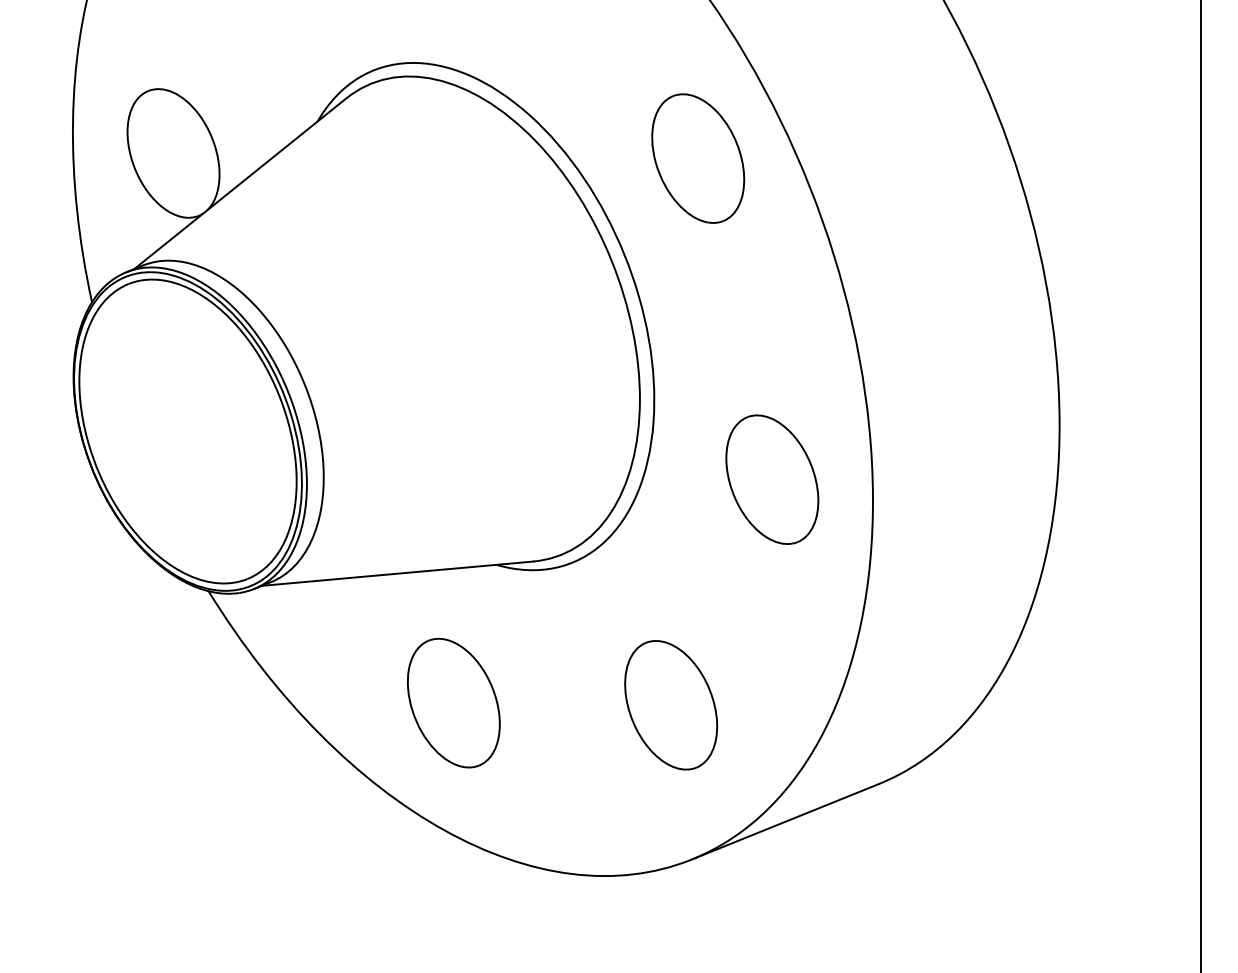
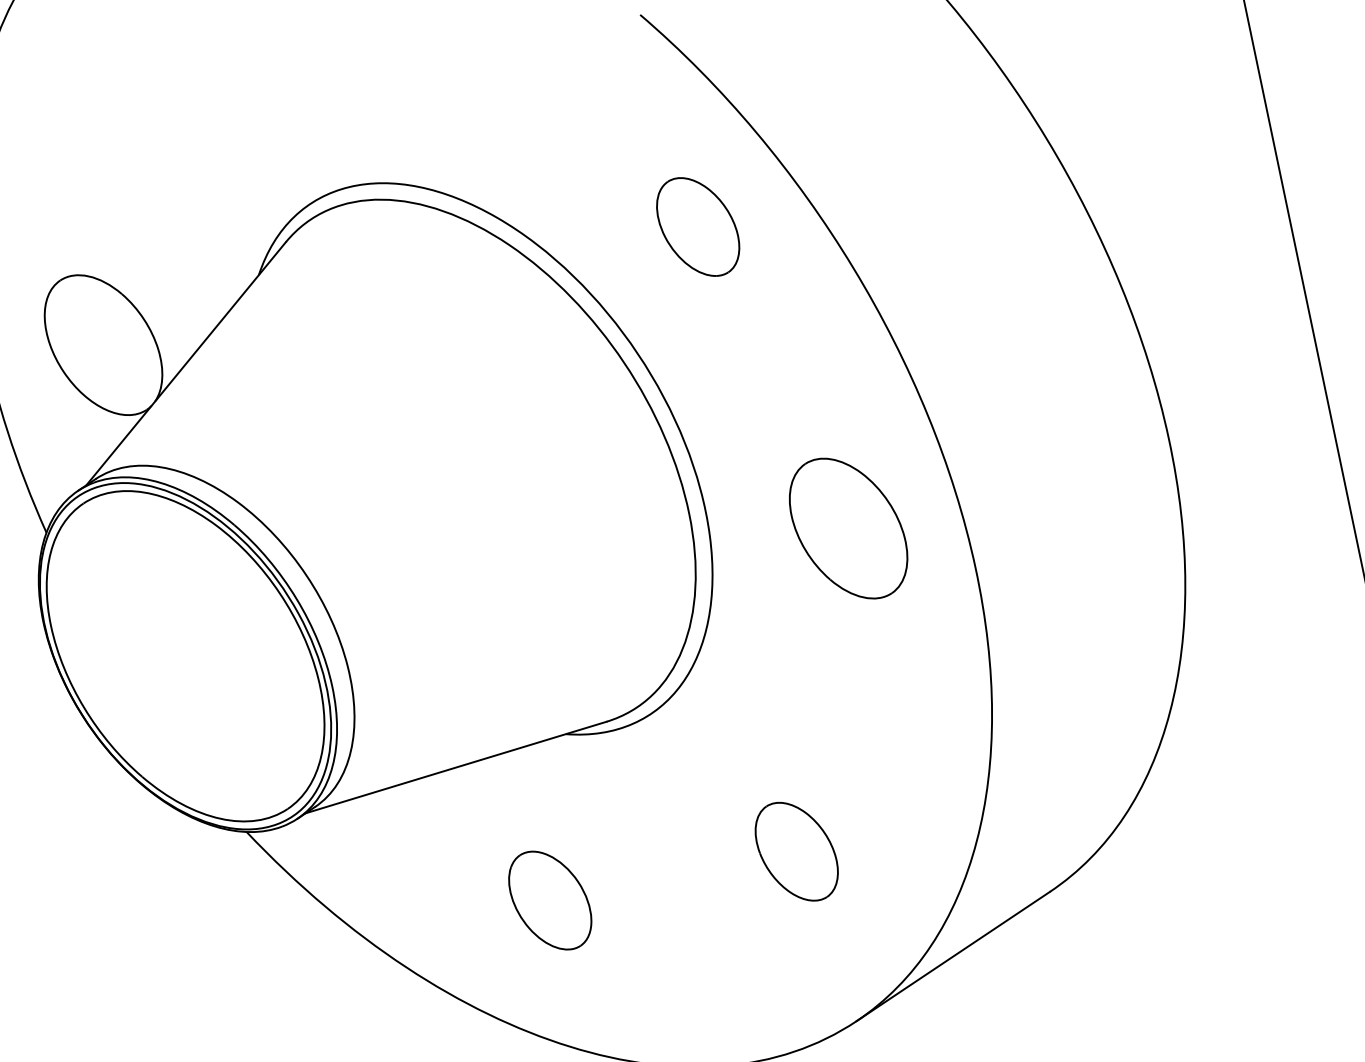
part: (698, 158) -> (698, 226), size x0.7
part: (772, 479) -> (848, 528), moved
part: (453, 702) -> (549, 899), size x0.7
part: (671, 705) -> (797, 851), size x0.7

